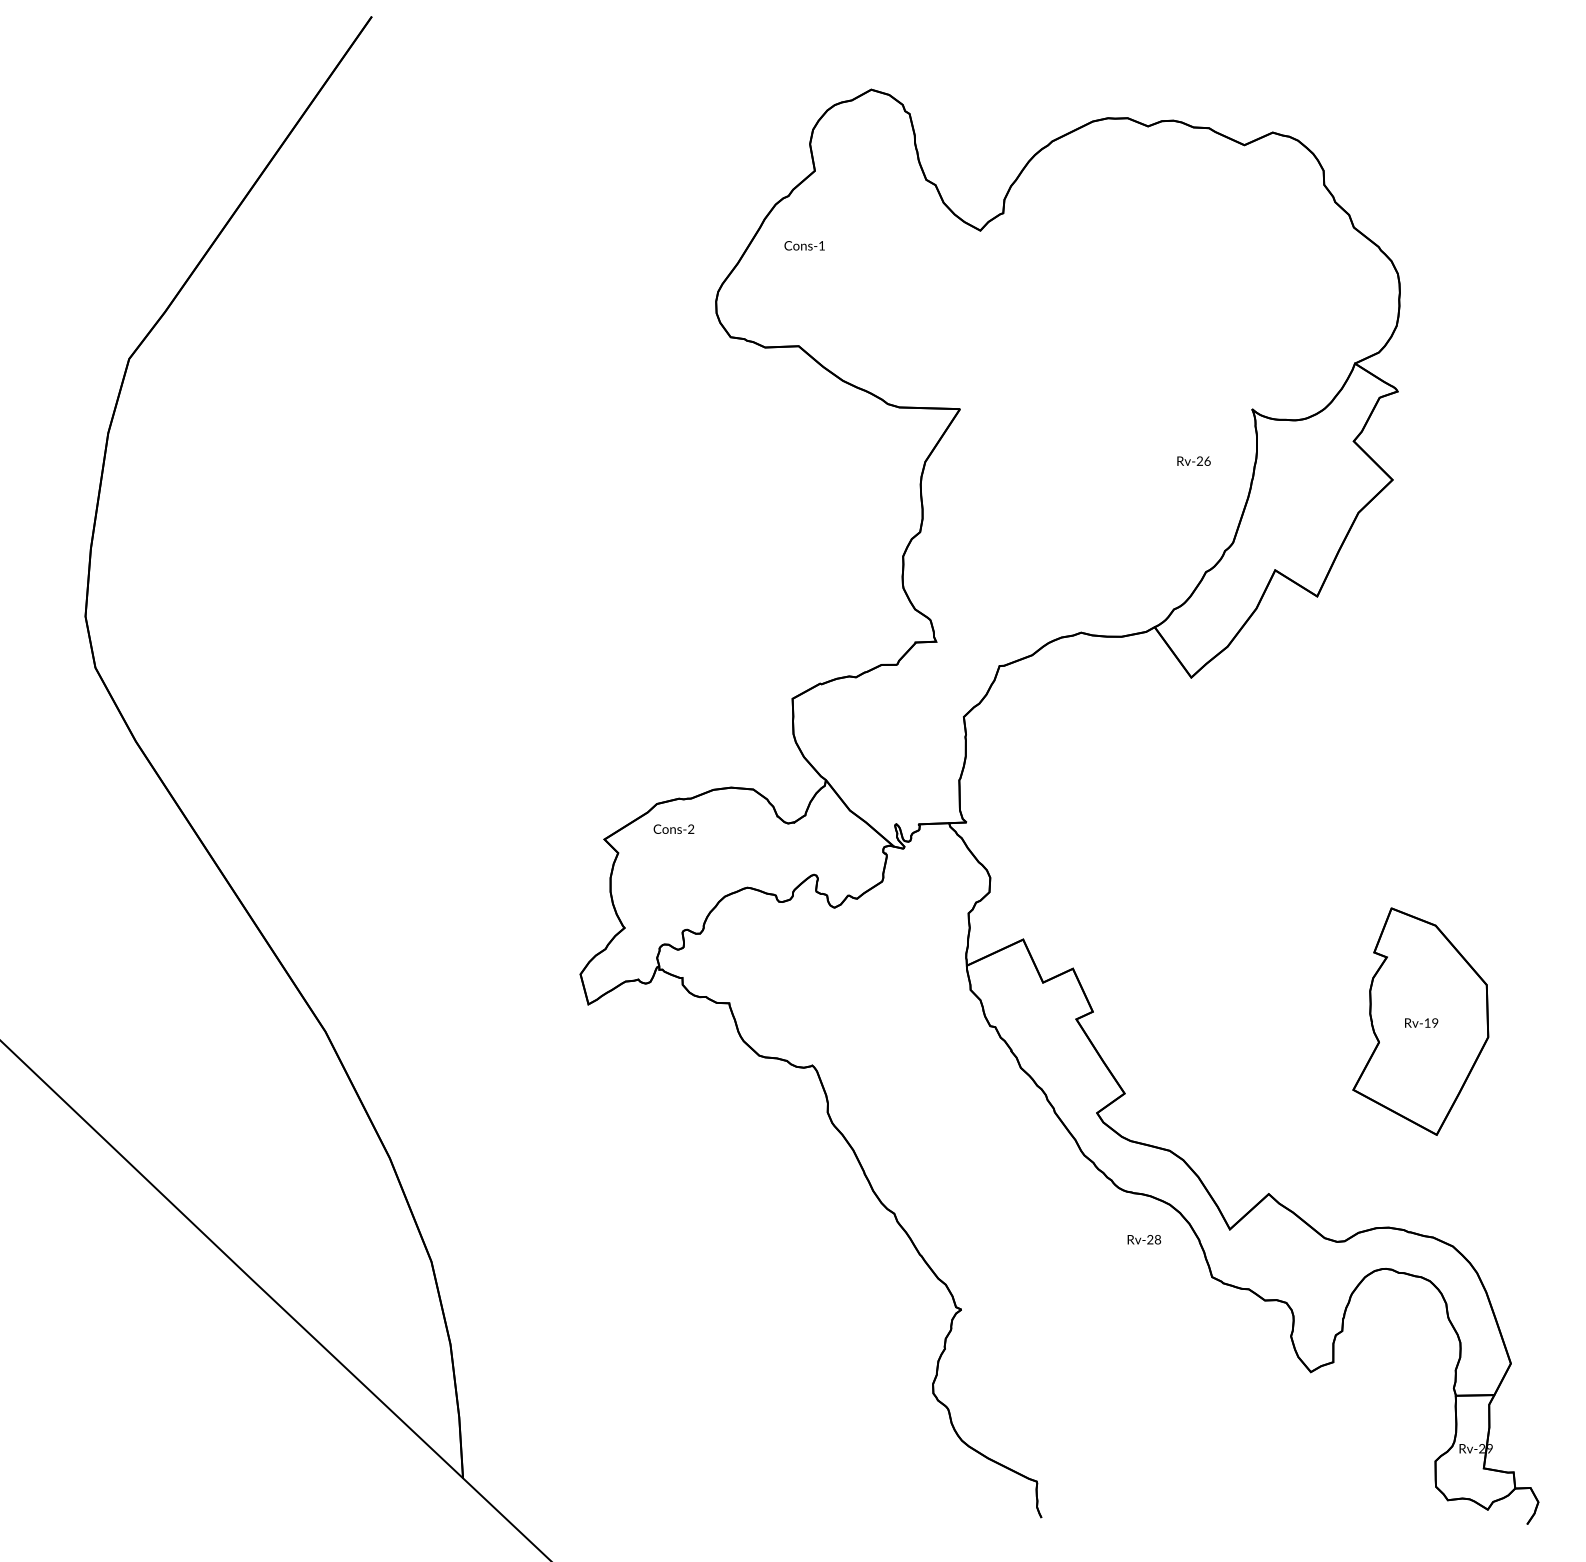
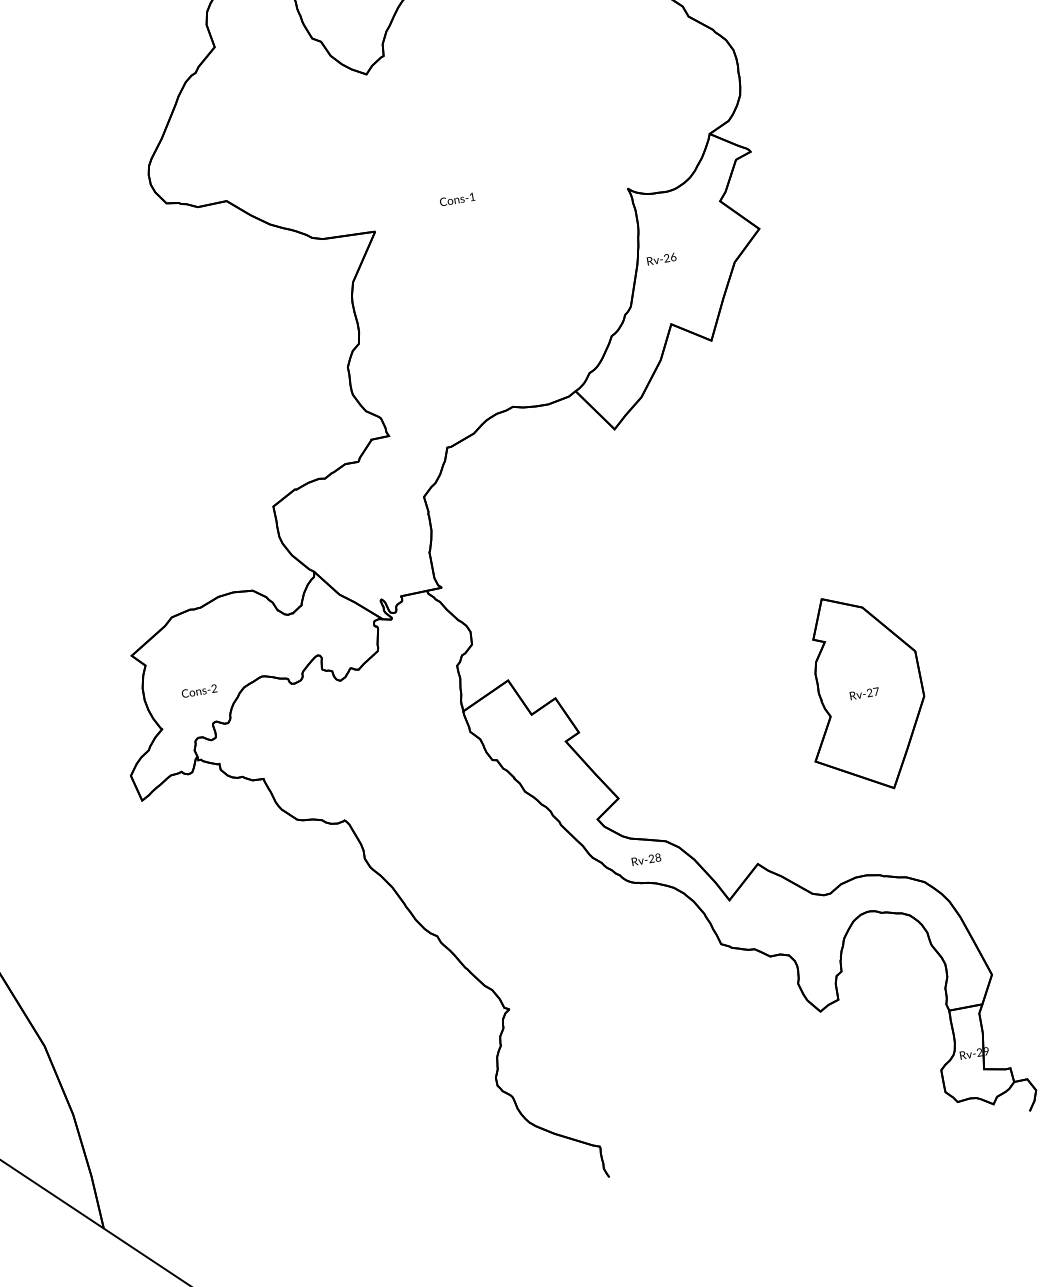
text: (804, 245) -> (457, 199), moved
text: (1193, 460) -> (661, 258), moved
text: (673, 828) -> (198, 690), moved
text: (1431, 1022) -> (873, 691), Rv-19 -> Rv-27
text: (1144, 1239) -> (646, 859), moved

